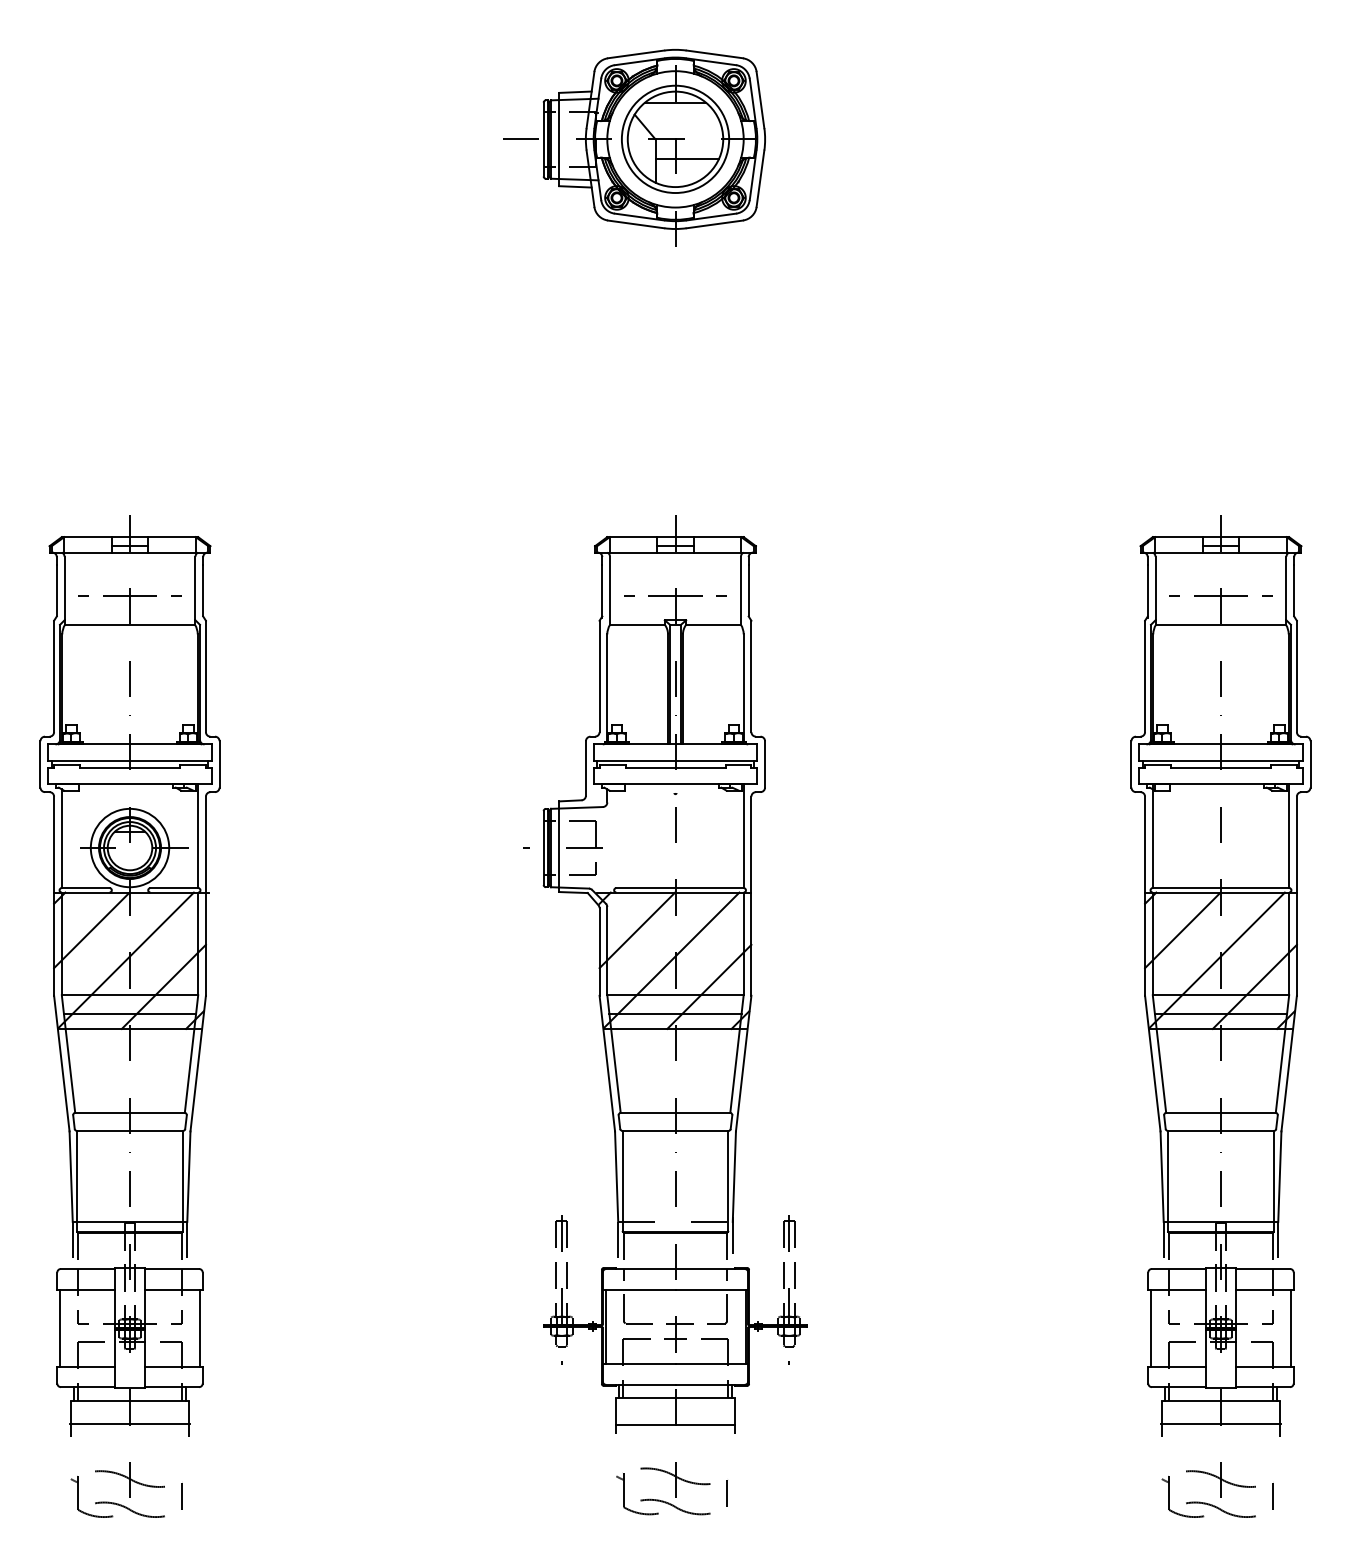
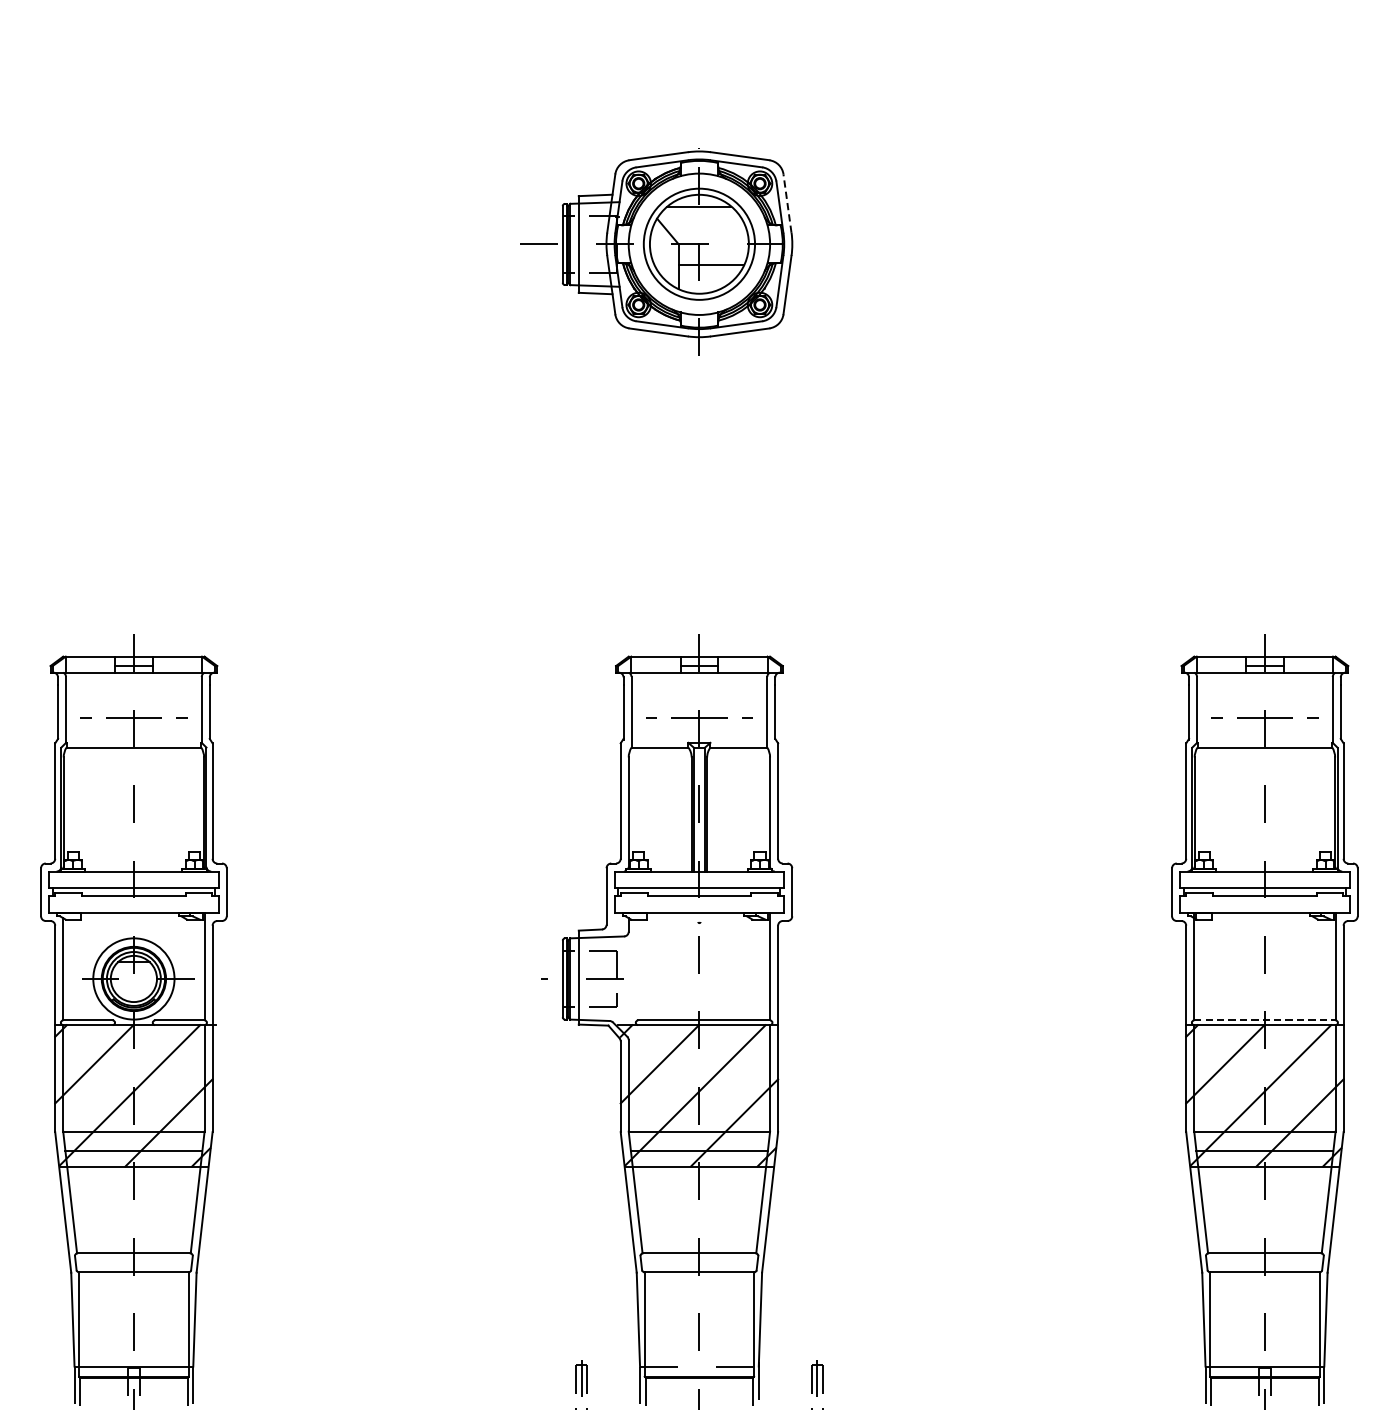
line: (760, 99) -> (787, 202), solid -> dashed
line: (1221, 888) -> (1265, 1020), solid -> dashed

